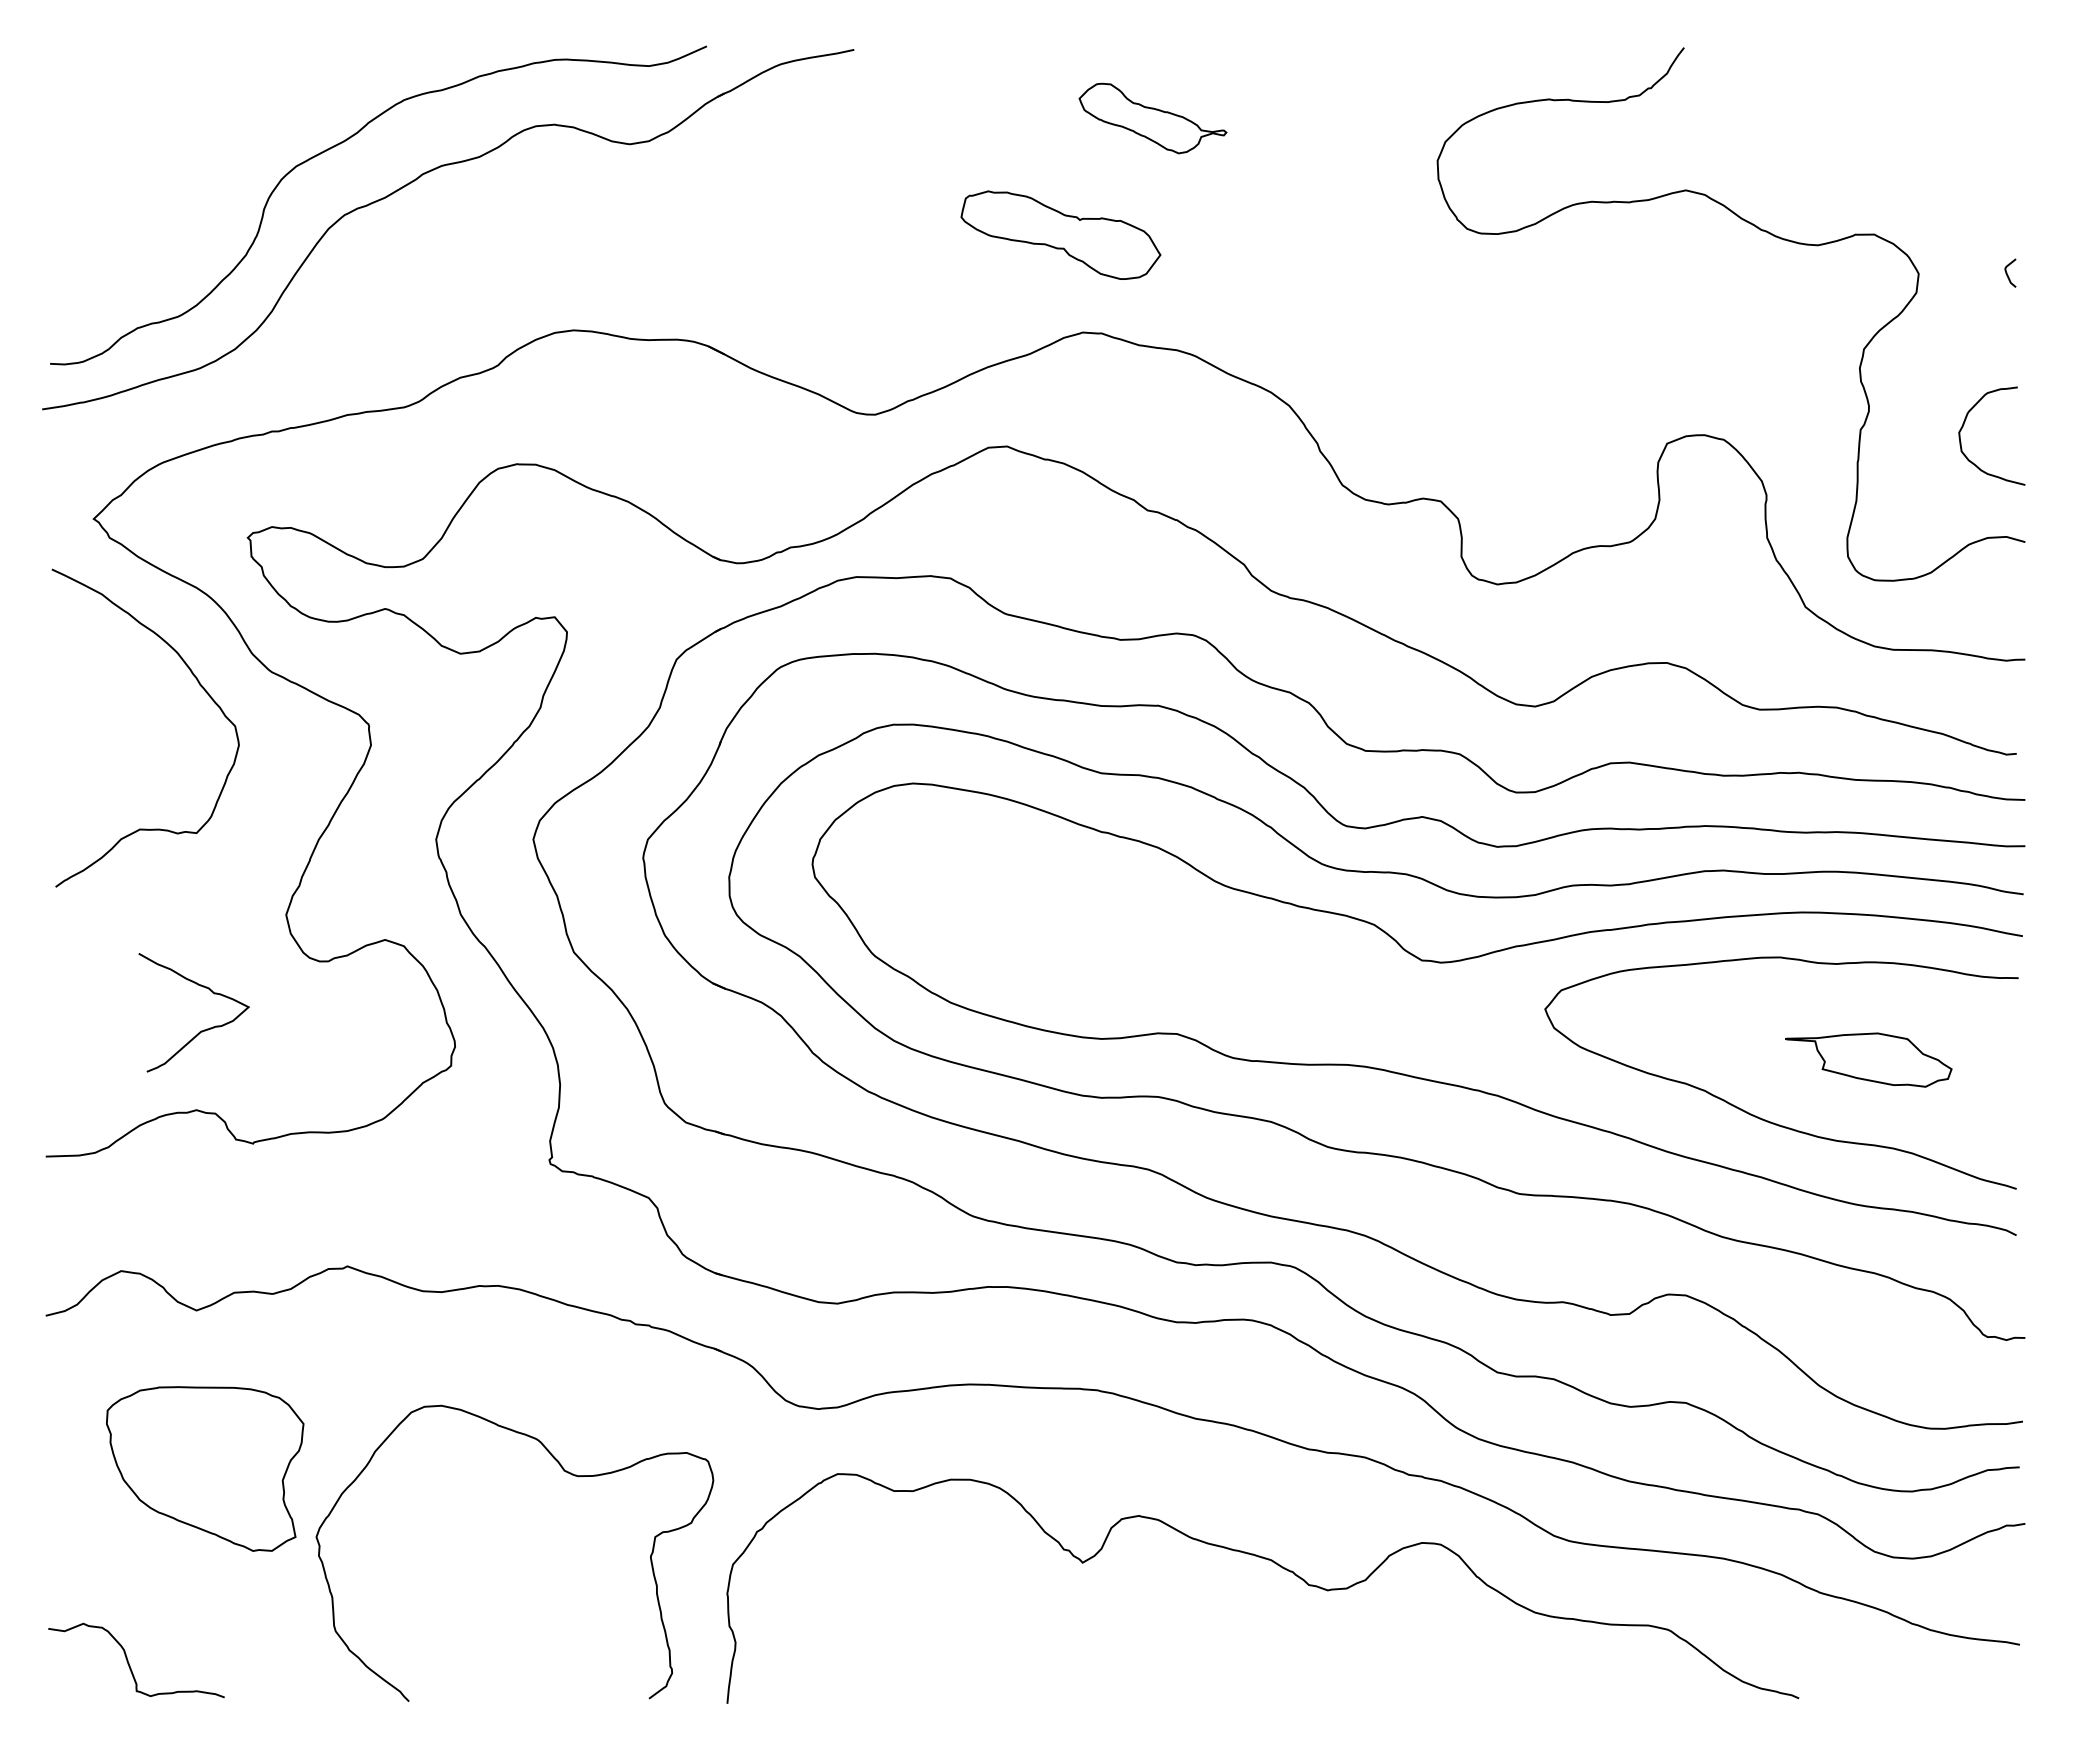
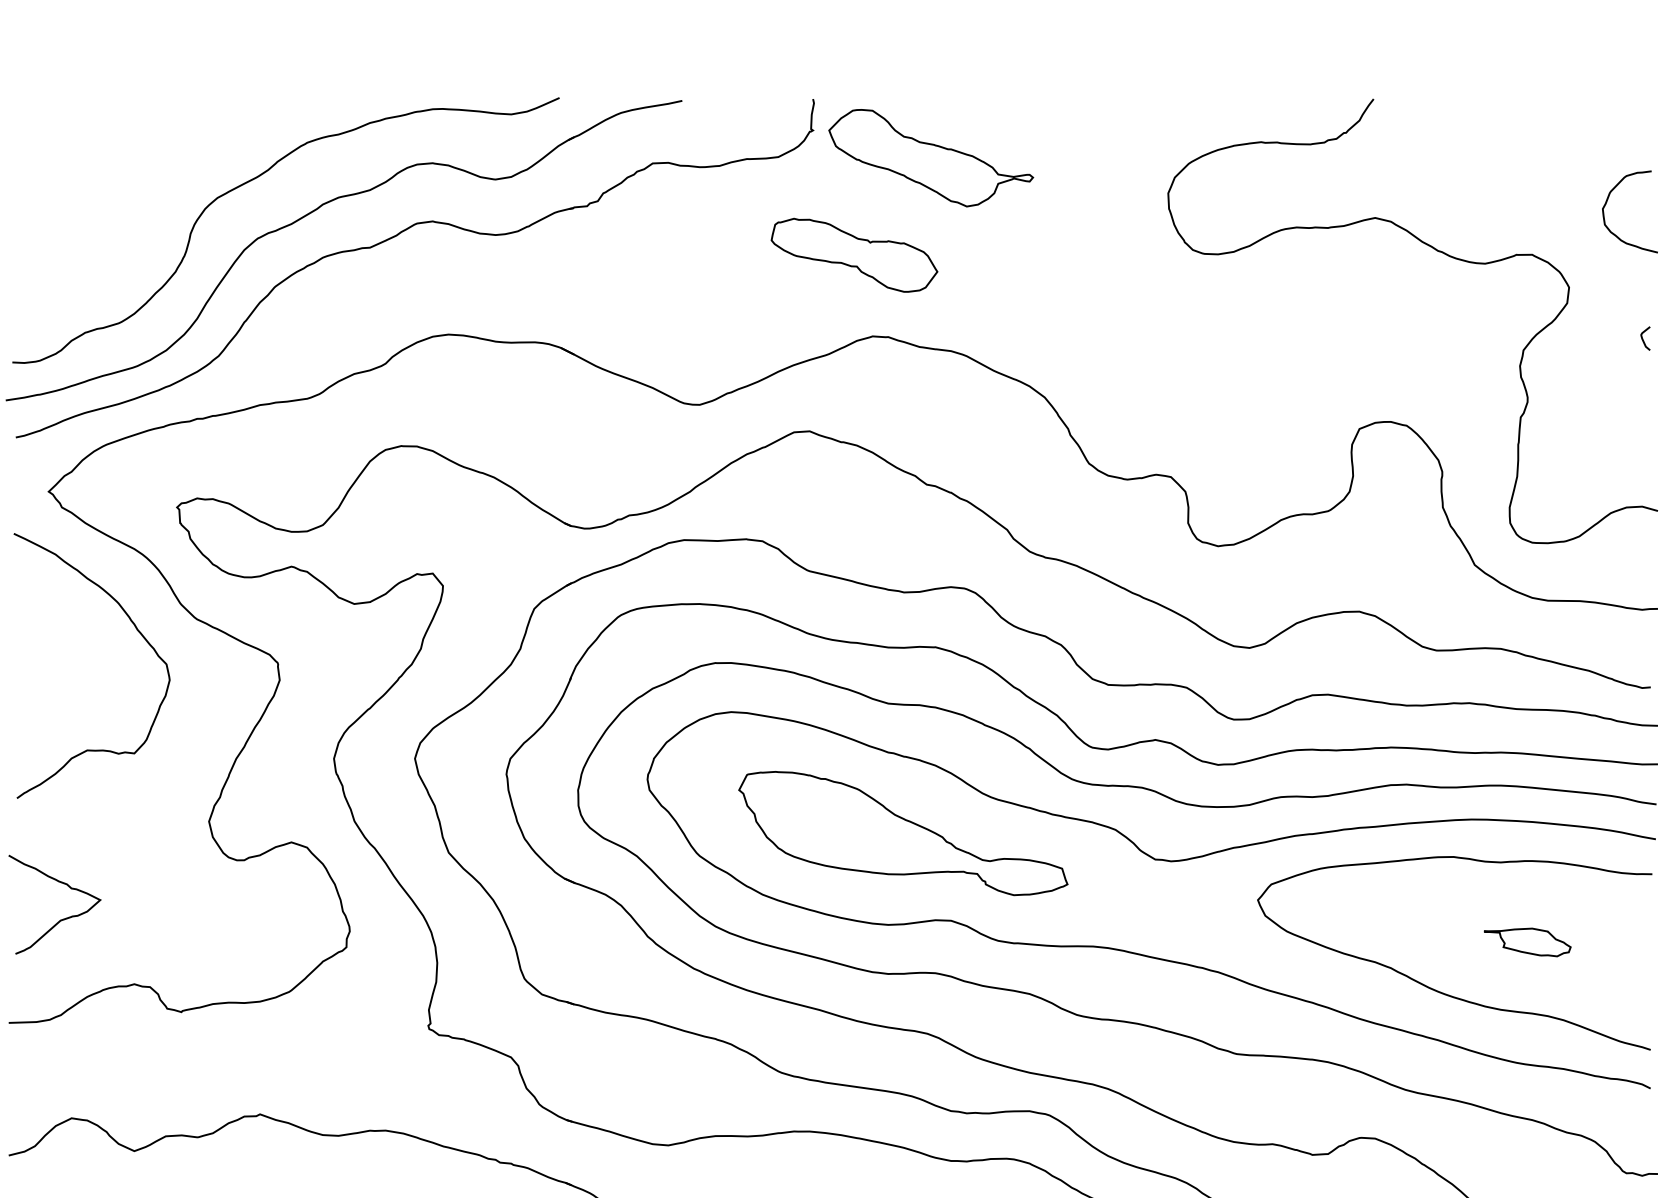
part: (1152, 118) -> (930, 158), size x1.67
part: (511, 212) -> (396, 236), added
curve: (2007, 272) -> (1643, 338), moved
curve: (1965, 422) -> (1608, 200), moved
part: (1119, 929) -> (903, 833), added
curve: (201, 1030) -> (61, 919), moved
part: (1868, 1059) -> (1527, 942), size x0.62

